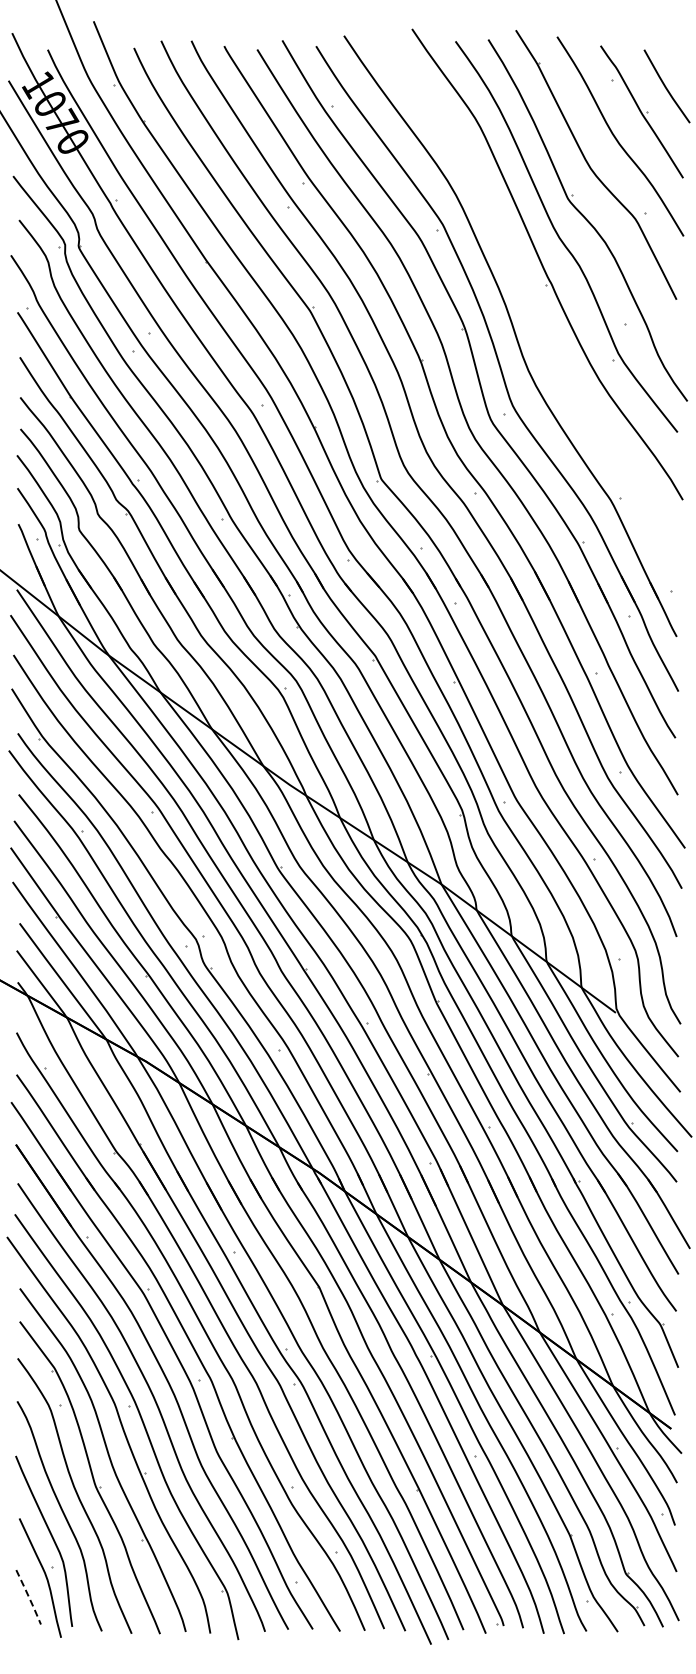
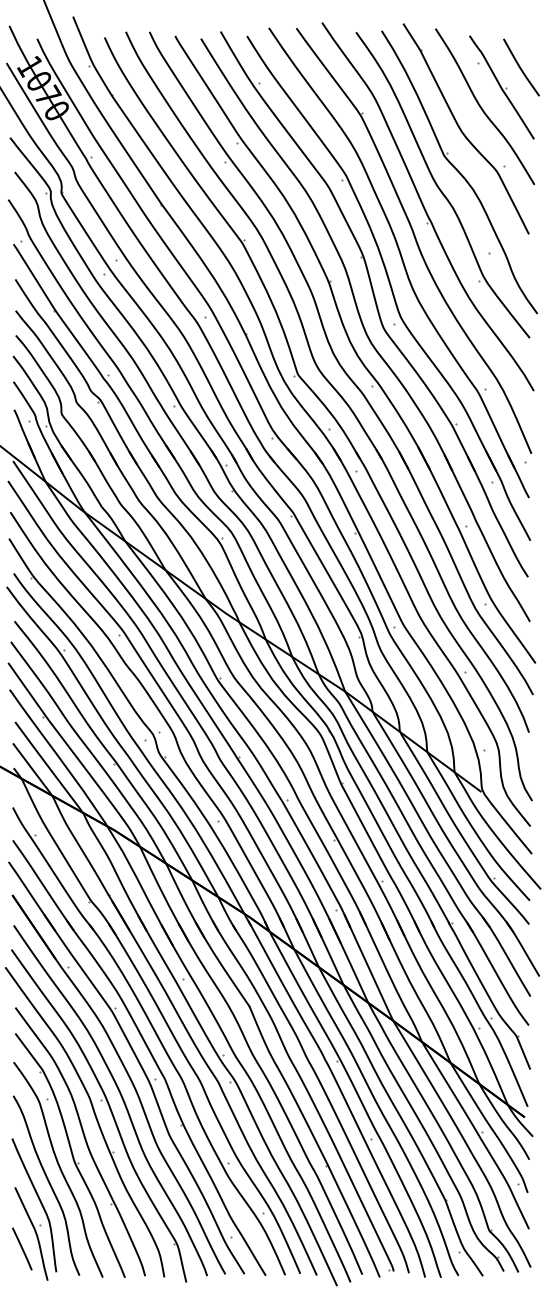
part: (529, 308) -> (413, 241), added
line: (29, 1597) -> (22, 1249), dashed -> solid

